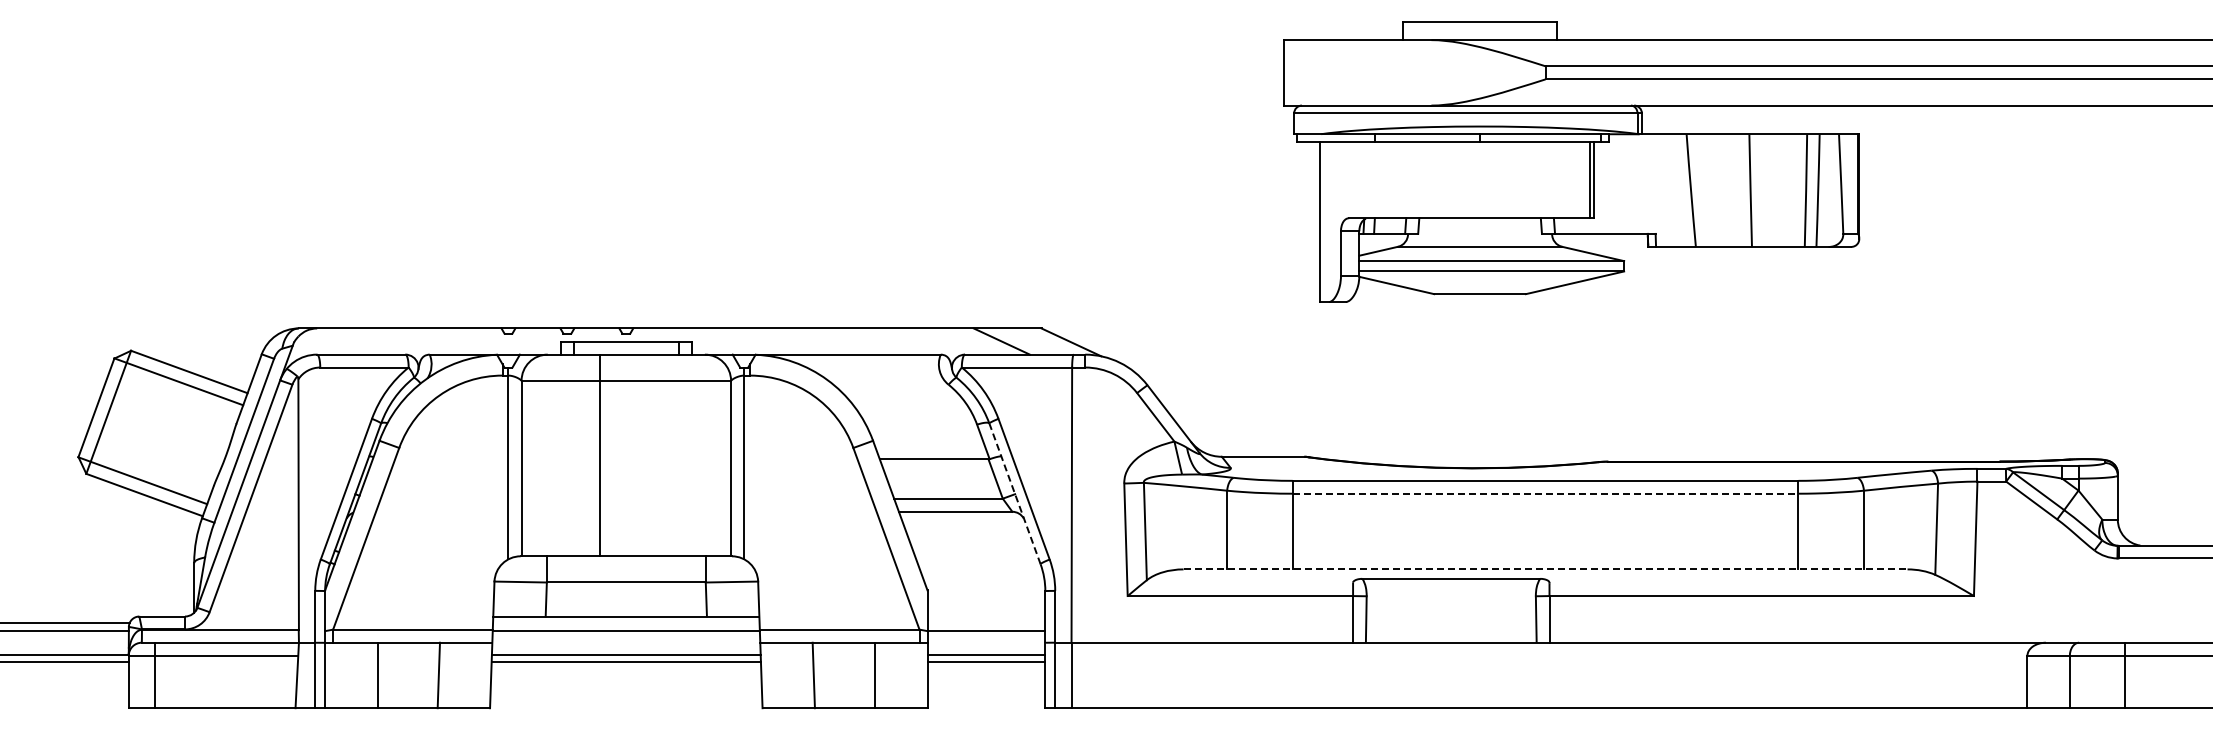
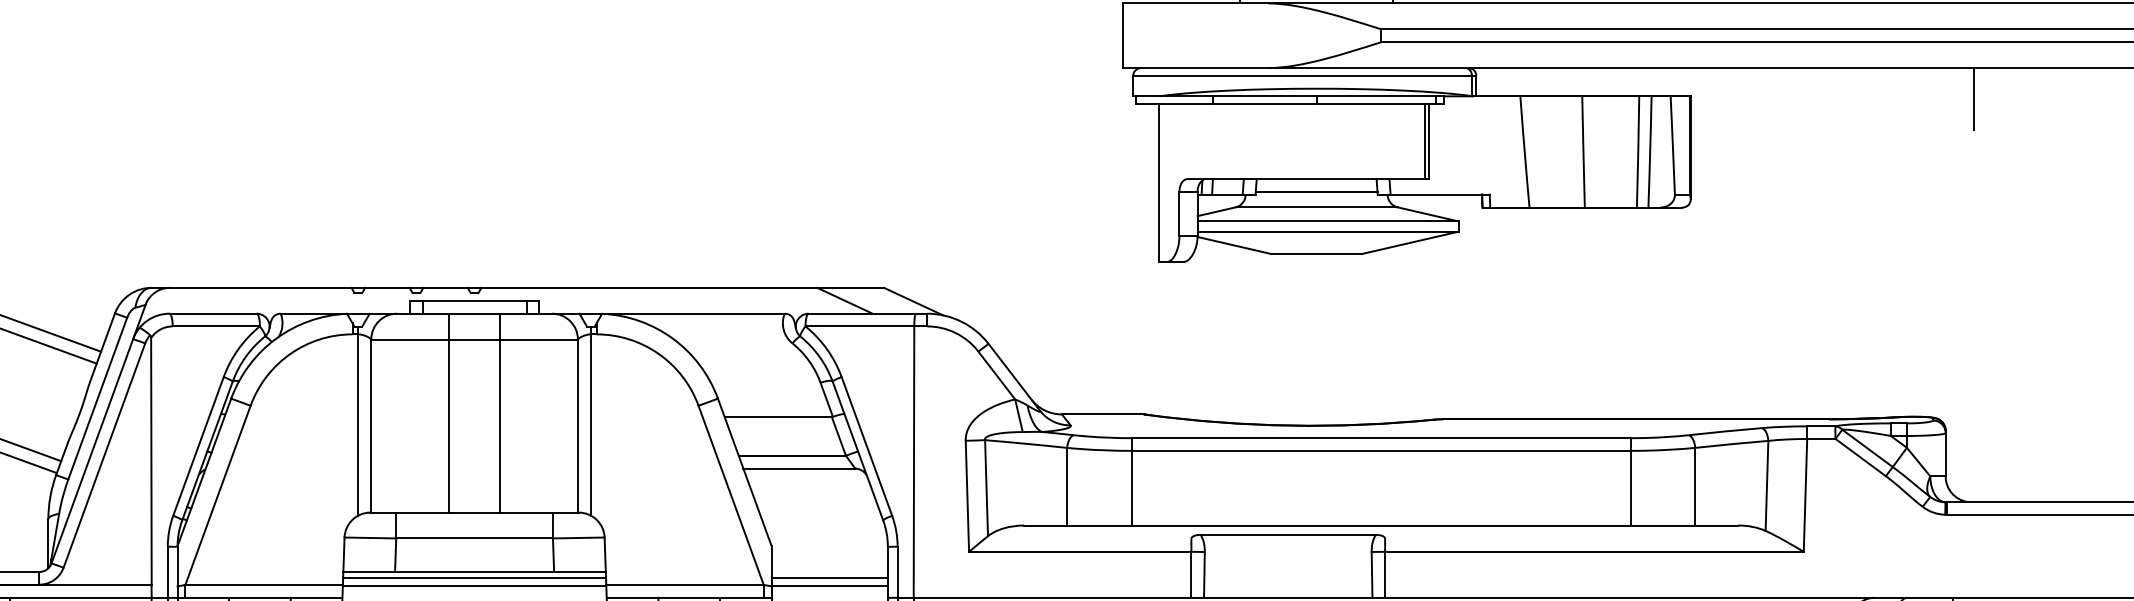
line: (2146, 136) -> (1973, 98), added
line: (1479, 231) -> (1316, 192), added
line: (652, 455) -> (500, 413), added
line: (1015, 493) -> (858, 450), dashed -> solid
line: (1545, 493) -> (1381, 450), dashed -> solid
line: (1545, 569) -> (1381, 525), dashed -> solid
line: (626, 623) -> (474, 578), added
line: (986, 623) -> (829, 578), added

